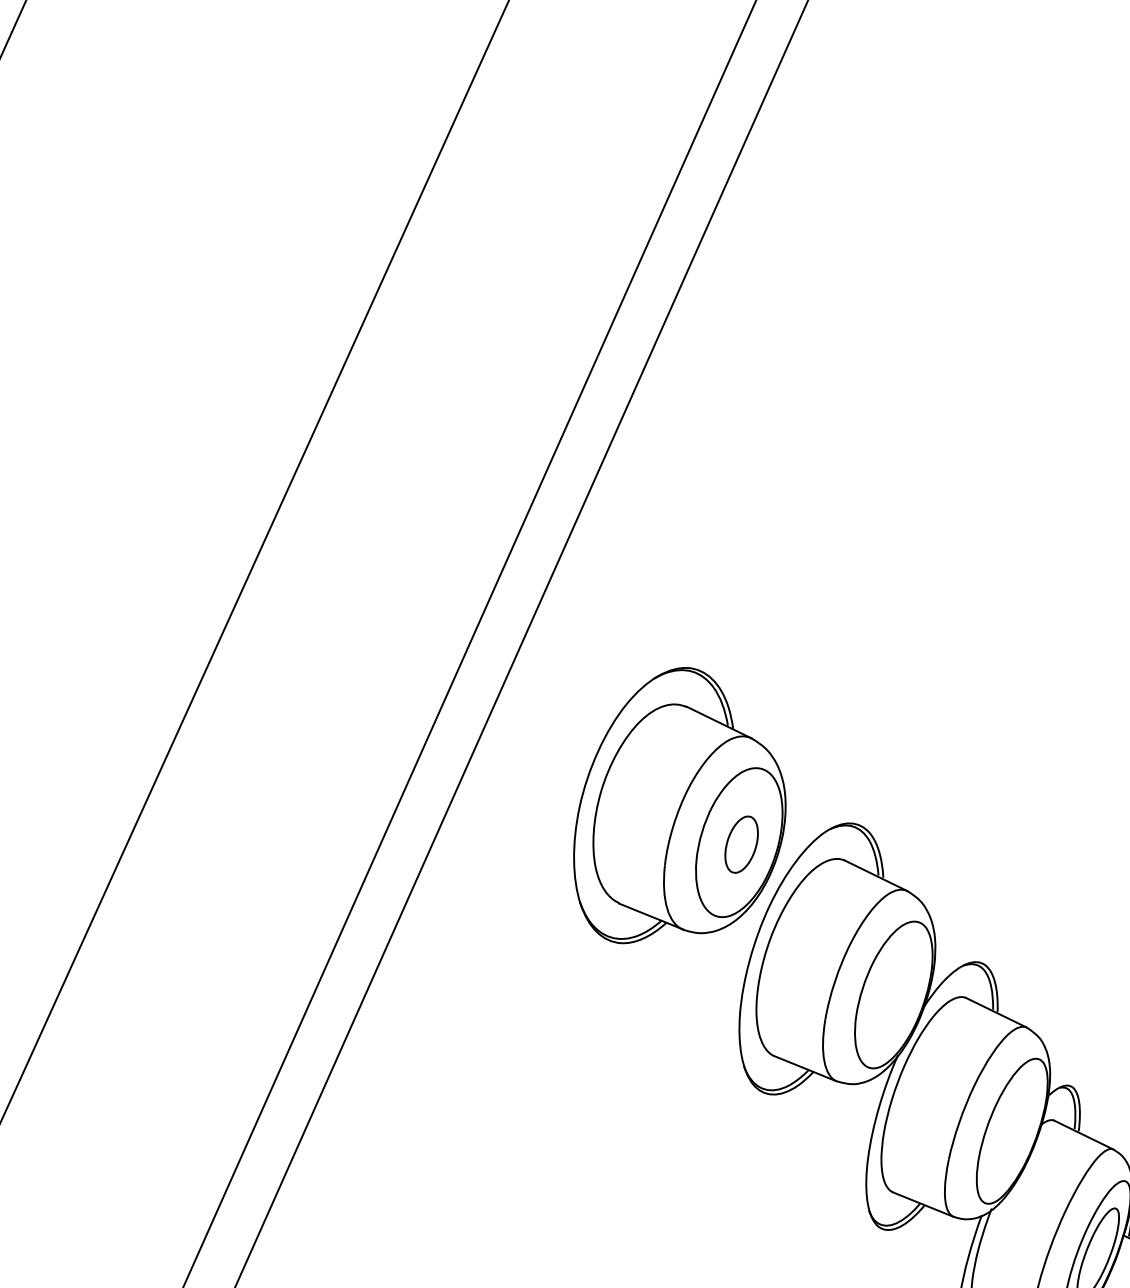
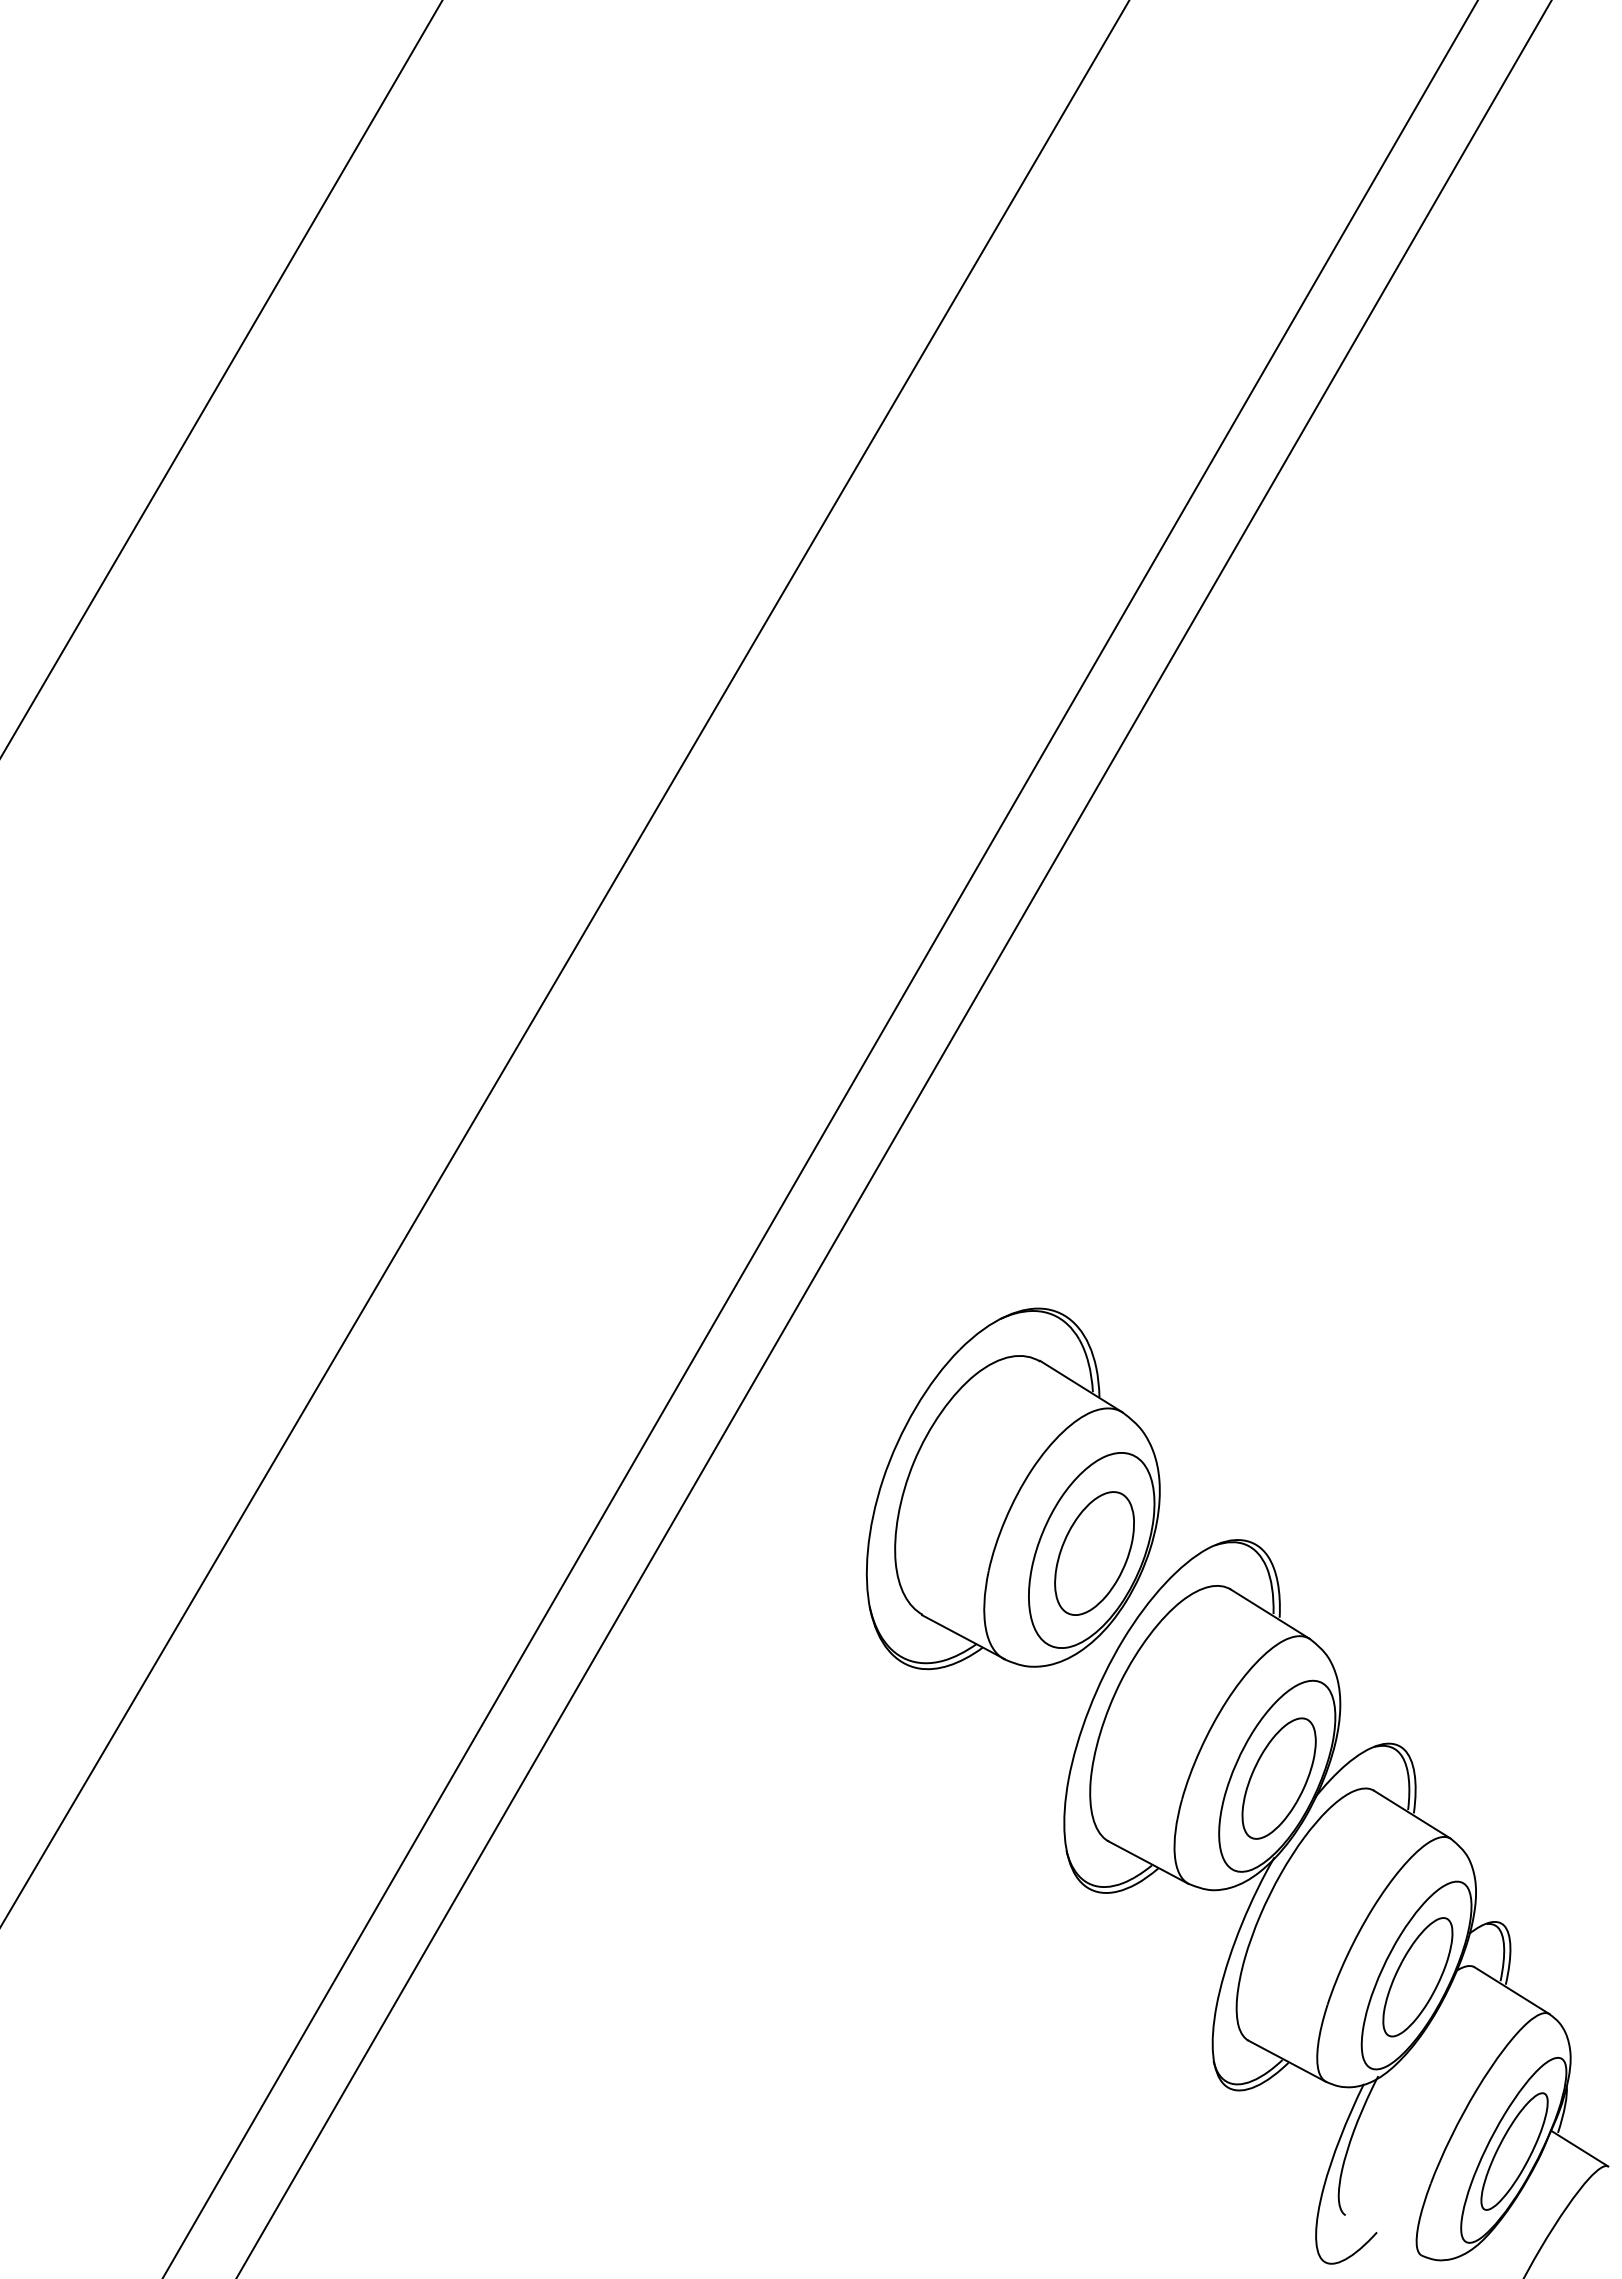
part: (741, 844) -> (1094, 1553), size x1.67
part: (894, 996) -> (1278, 1778), added
part: (1013, 1132) -> (1417, 1977), added

